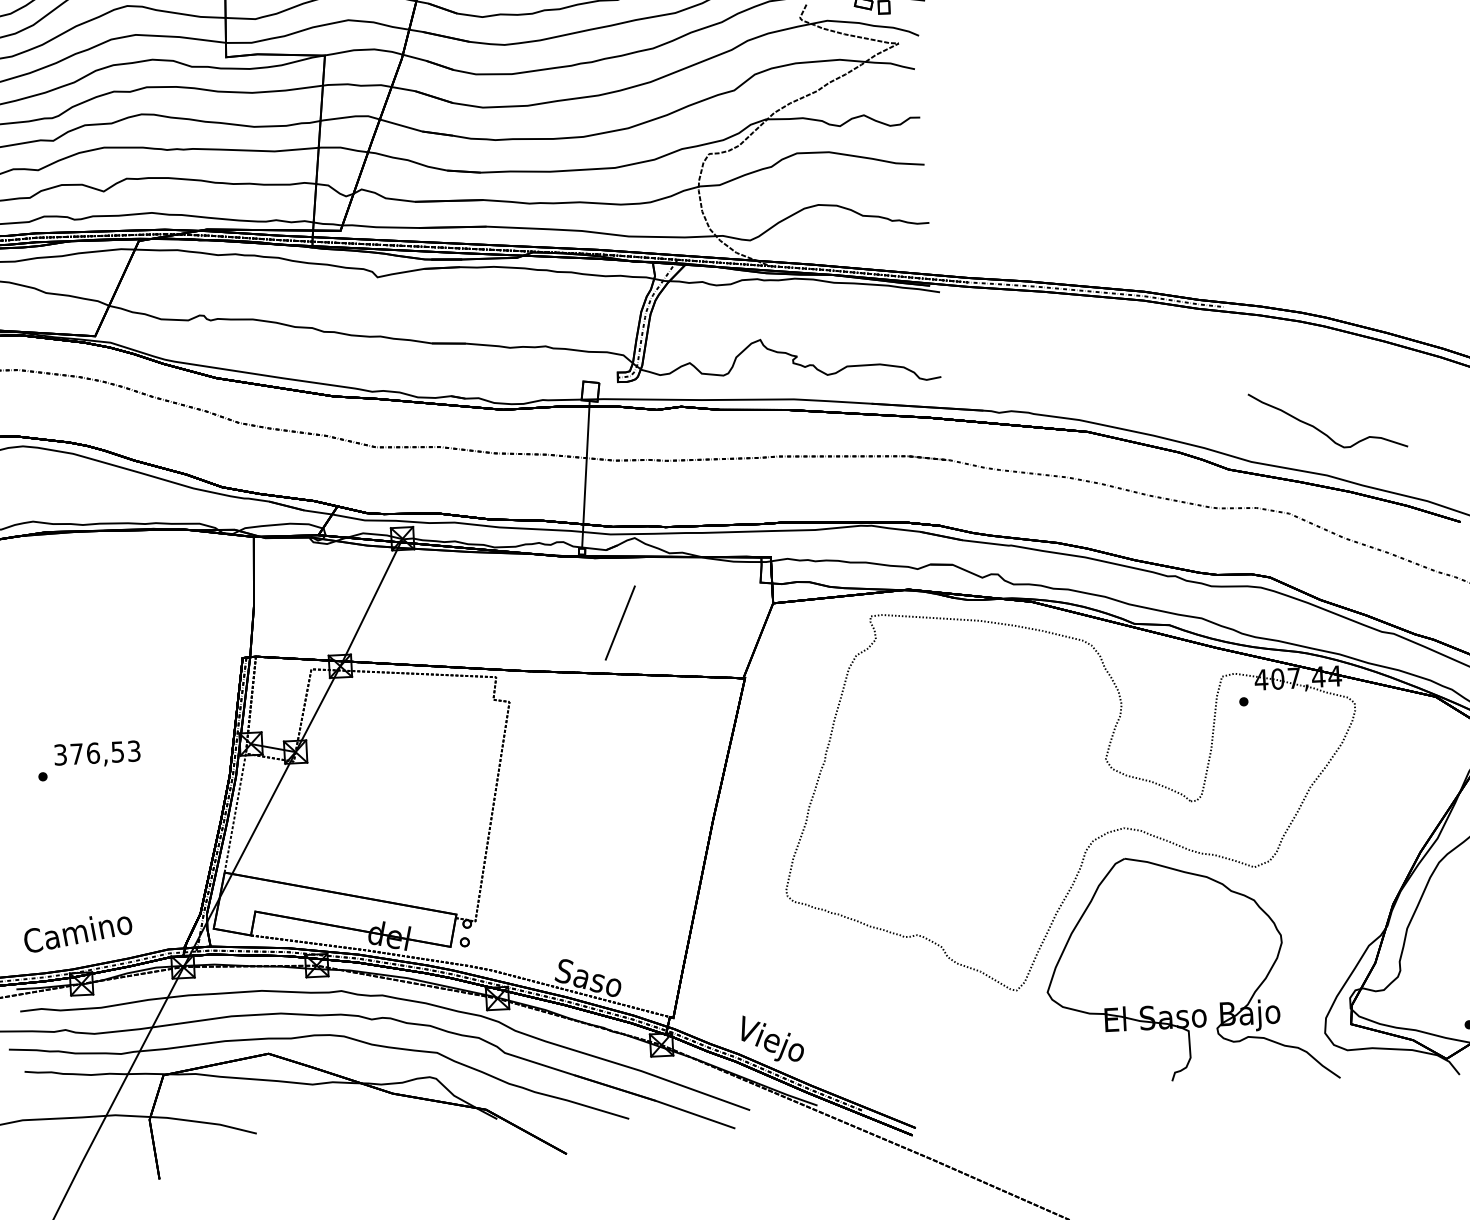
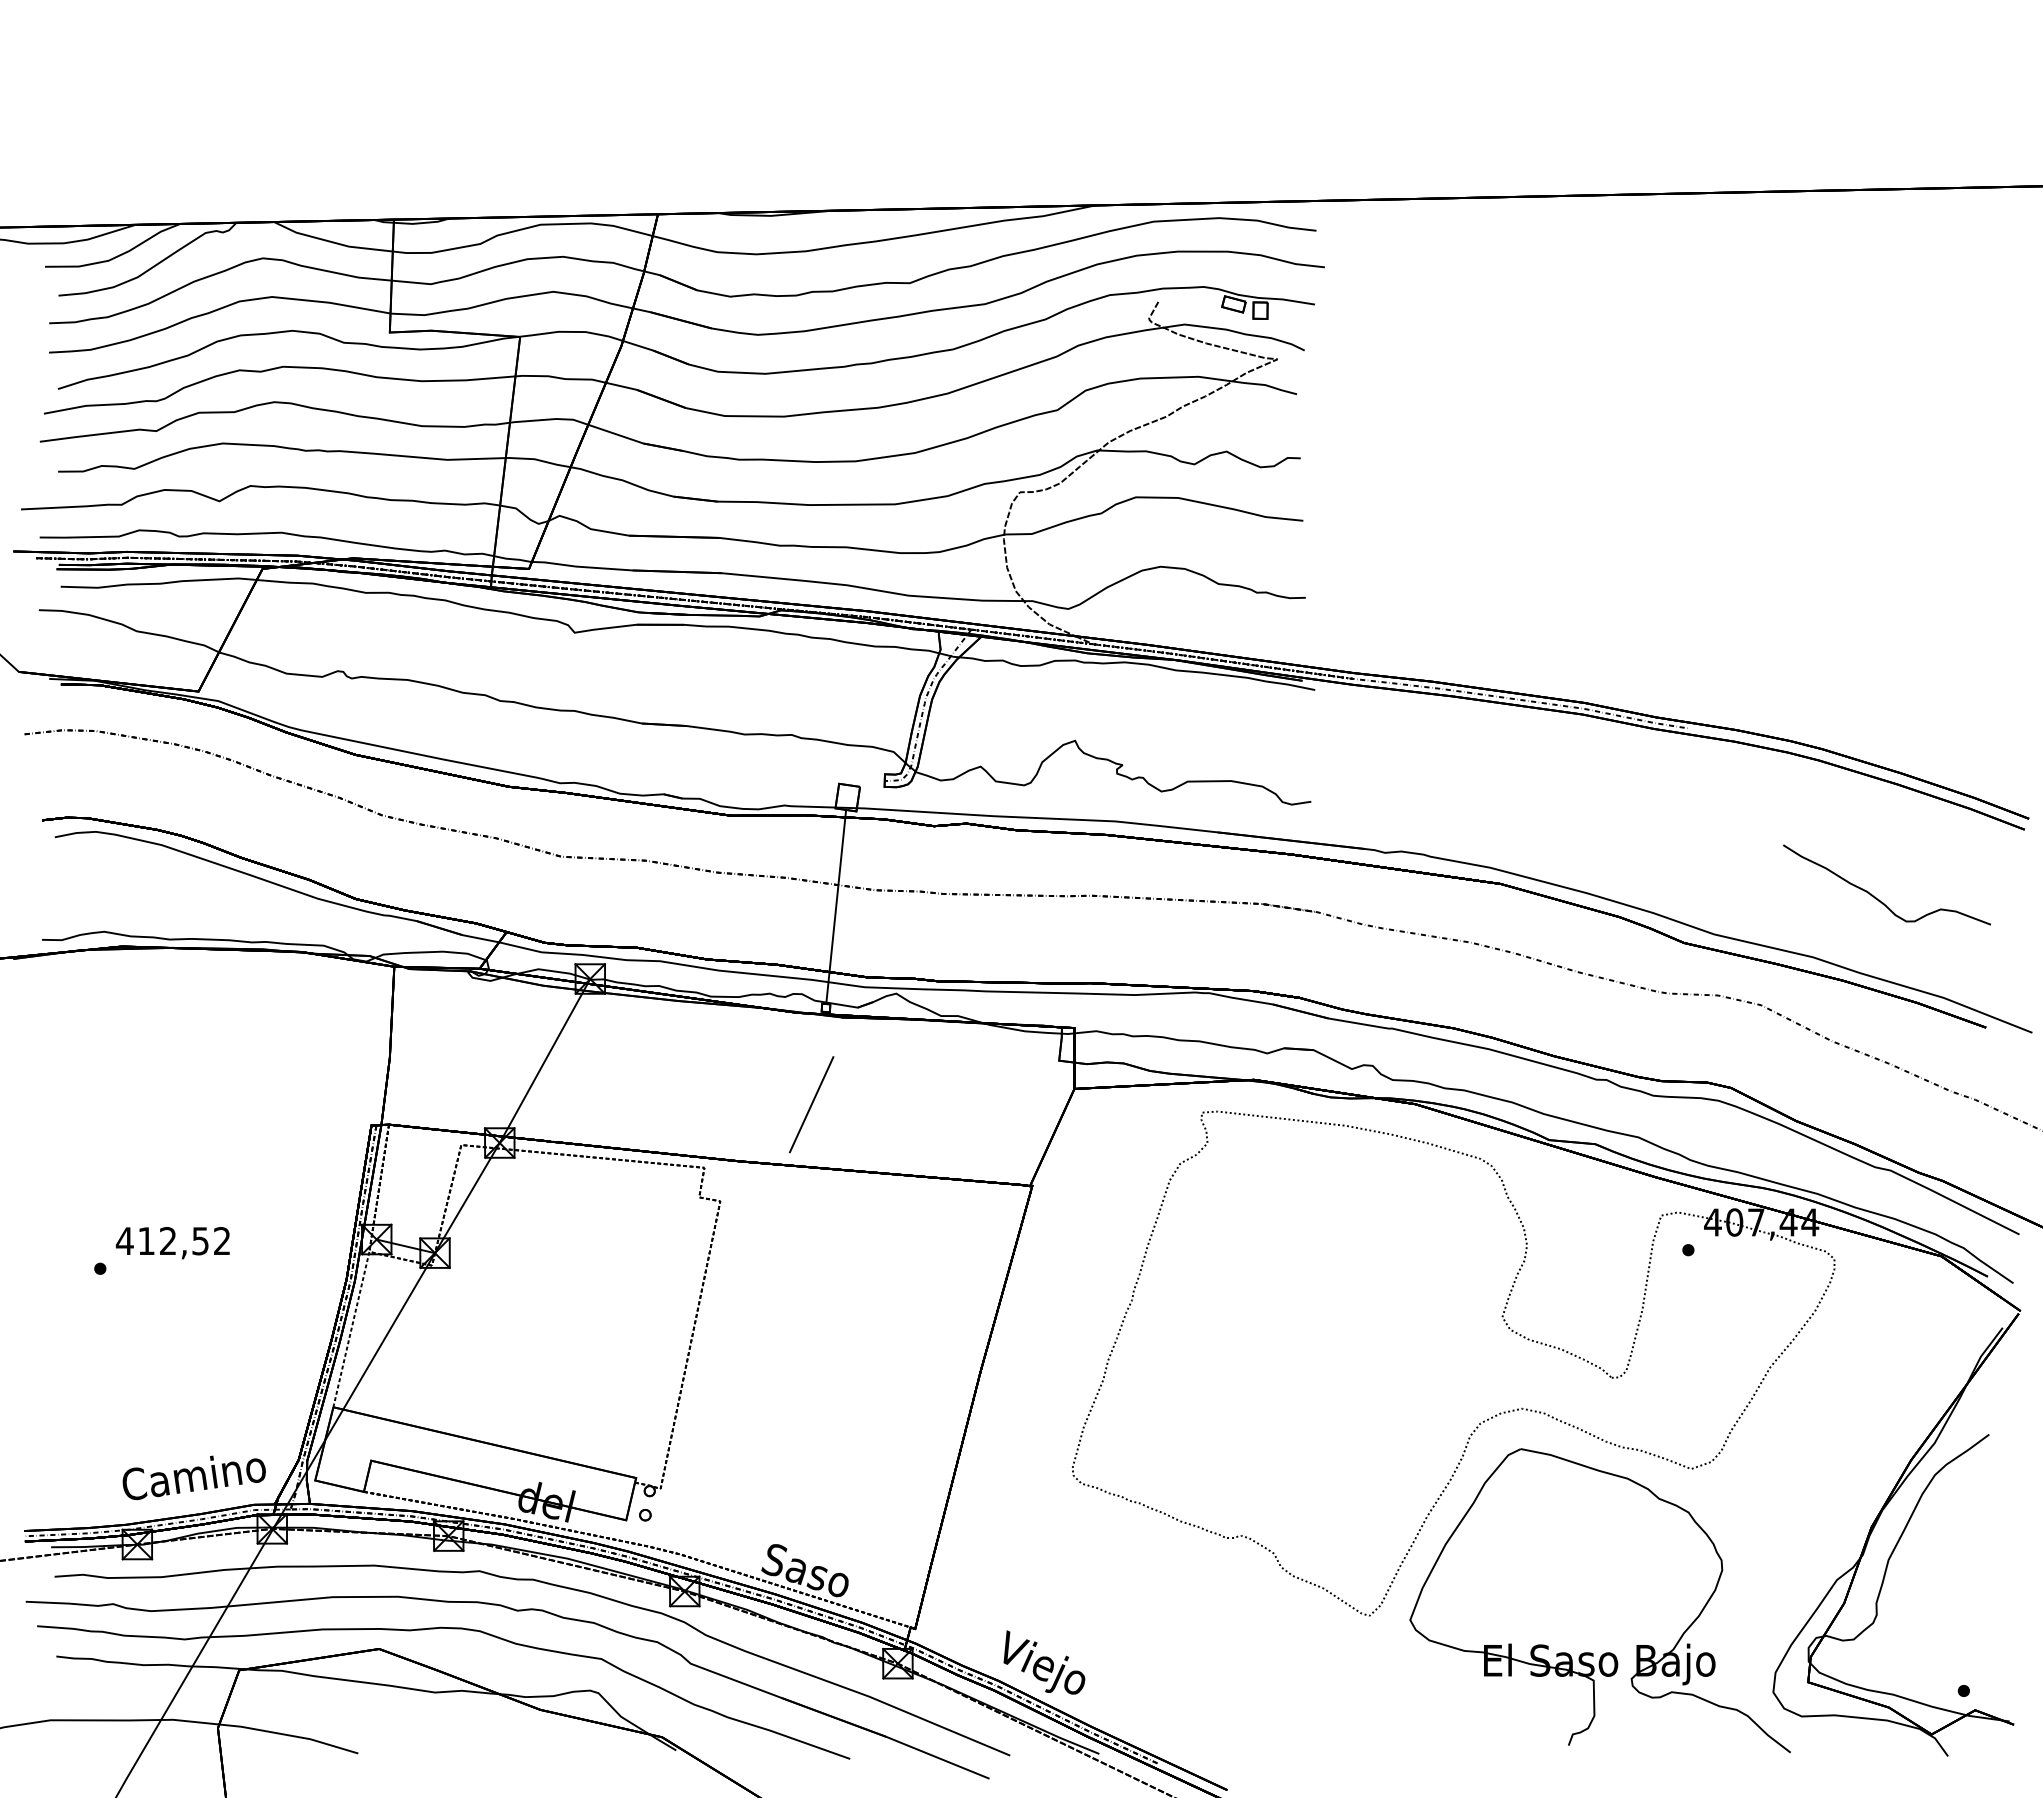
curve: (1319, 429) -> (1875, 896), moved
line: (620, 622) -> (811, 1104), moved
text: (96, 753) -> (172, 1241), 376,53 -> 412,52
text: (77, 933) -> (193, 1477), moved

